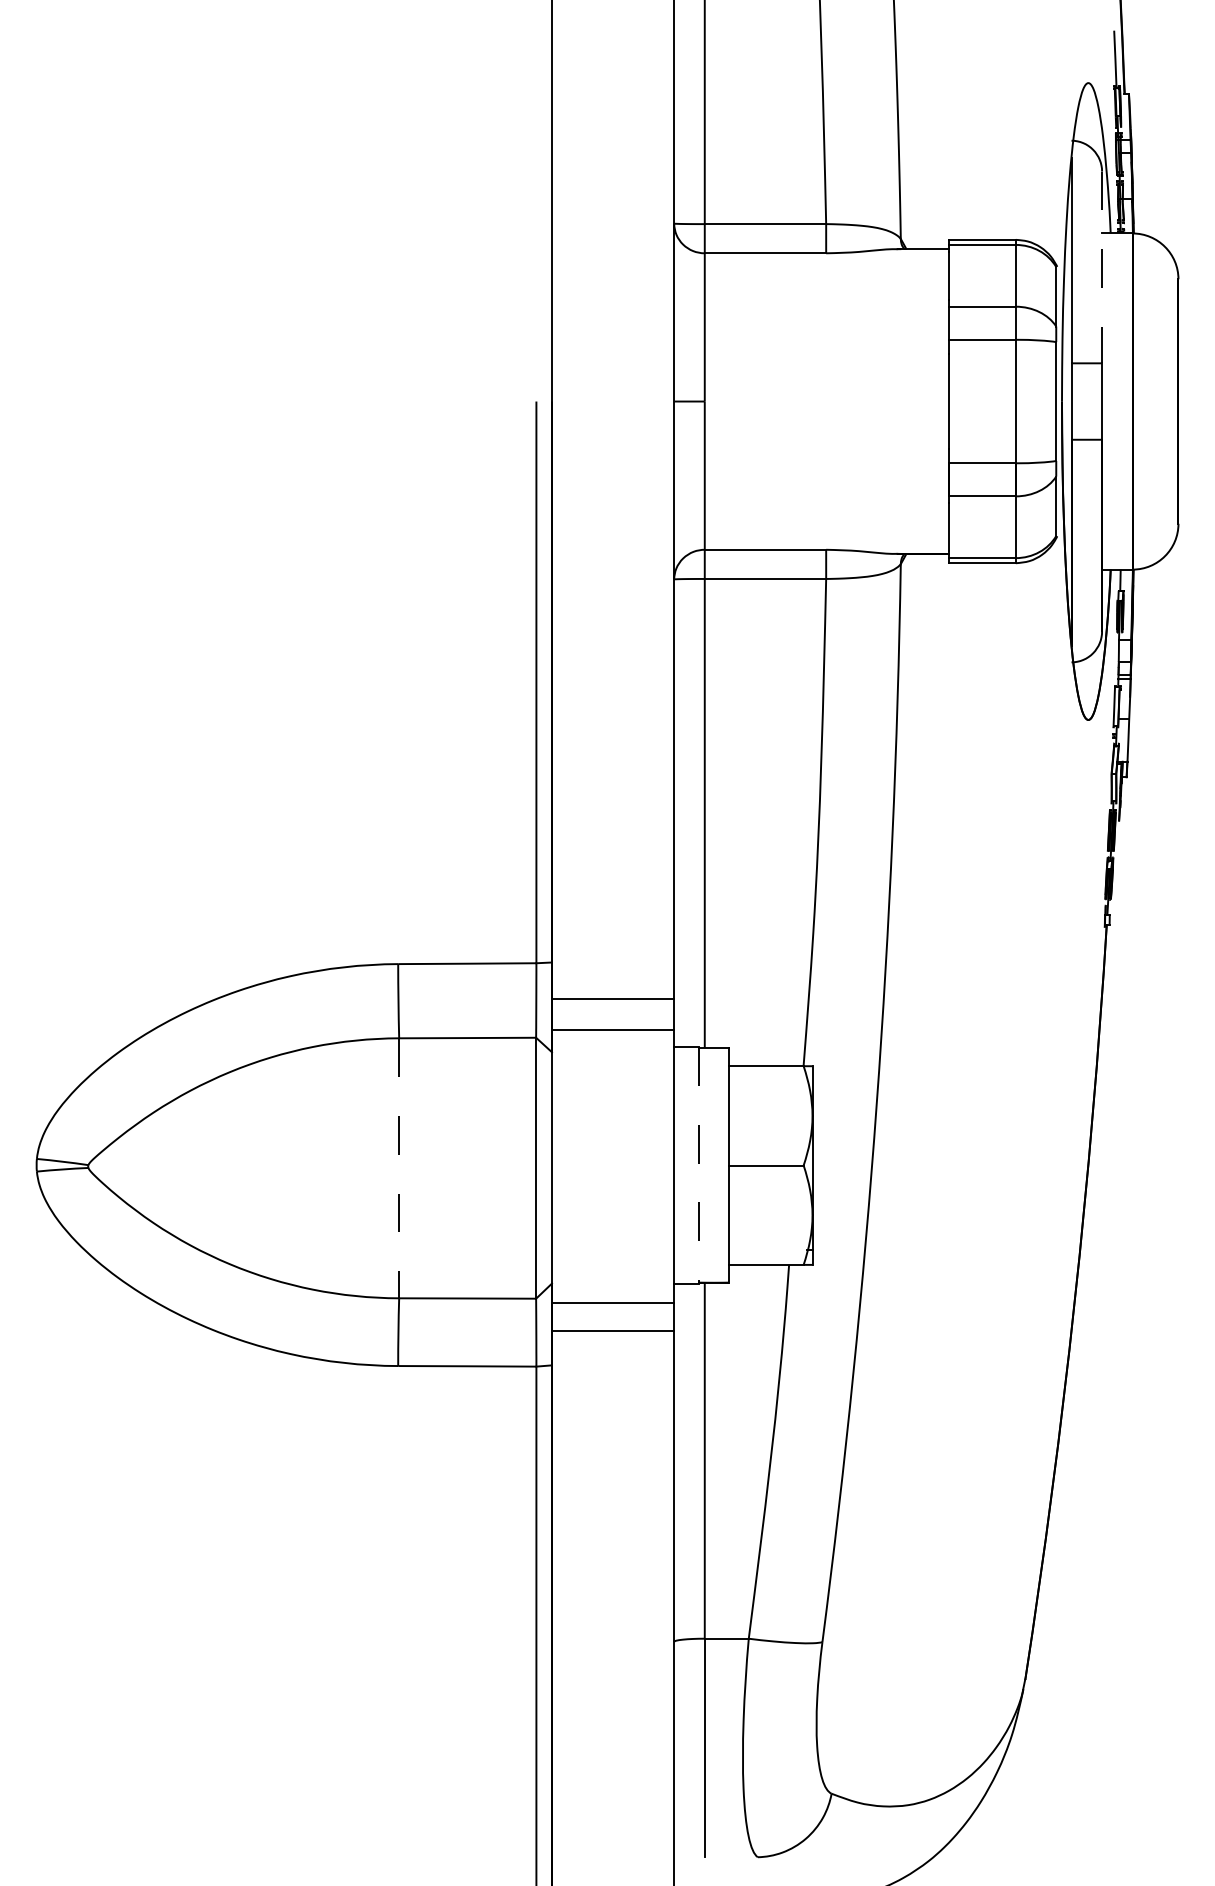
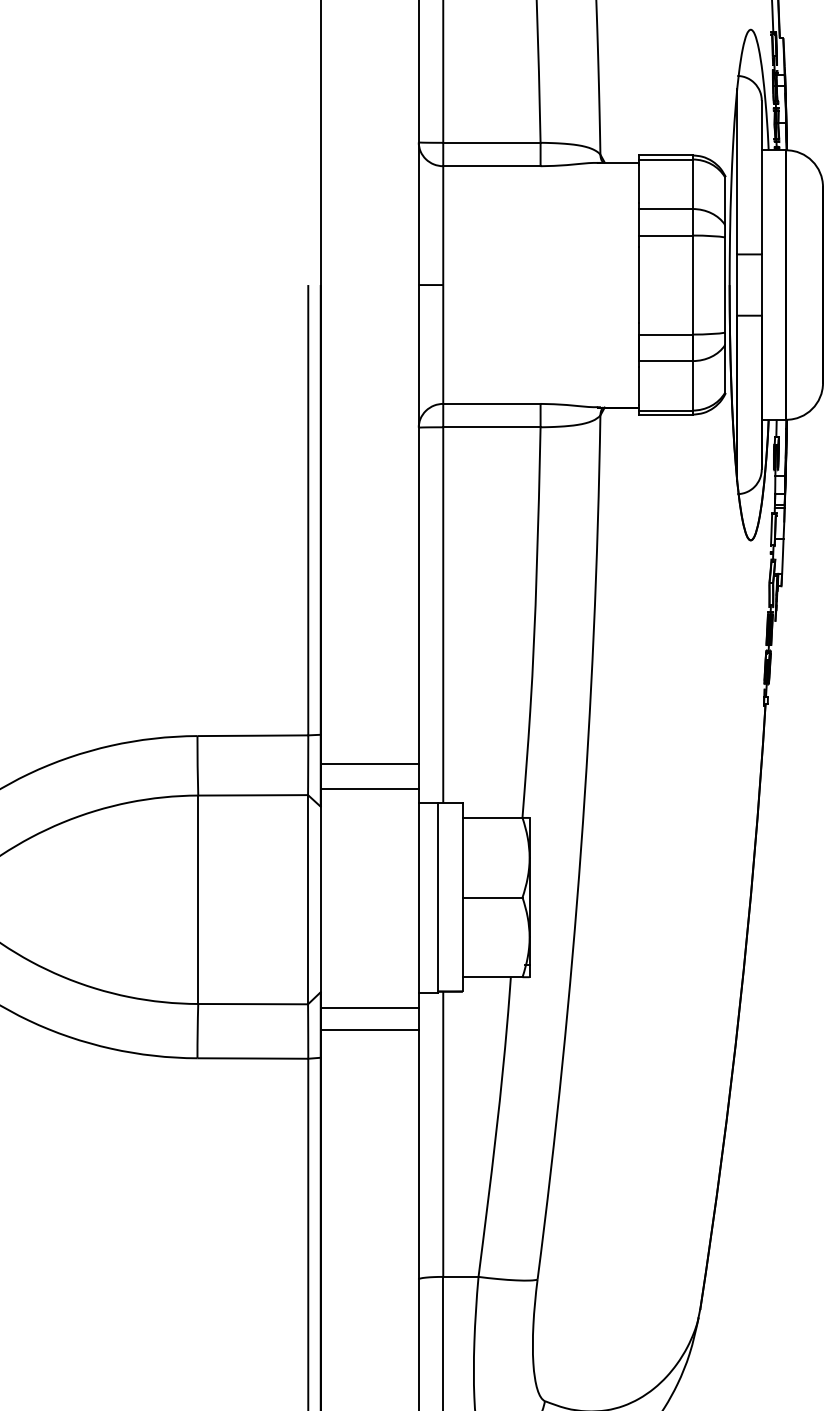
line: (1102, 267) -> (762, 177), dashed -> solid
line: (698, 1166) -> (438, 898), dashed -> solid
line: (399, 1168) -> (198, 899), dashed -> solid

